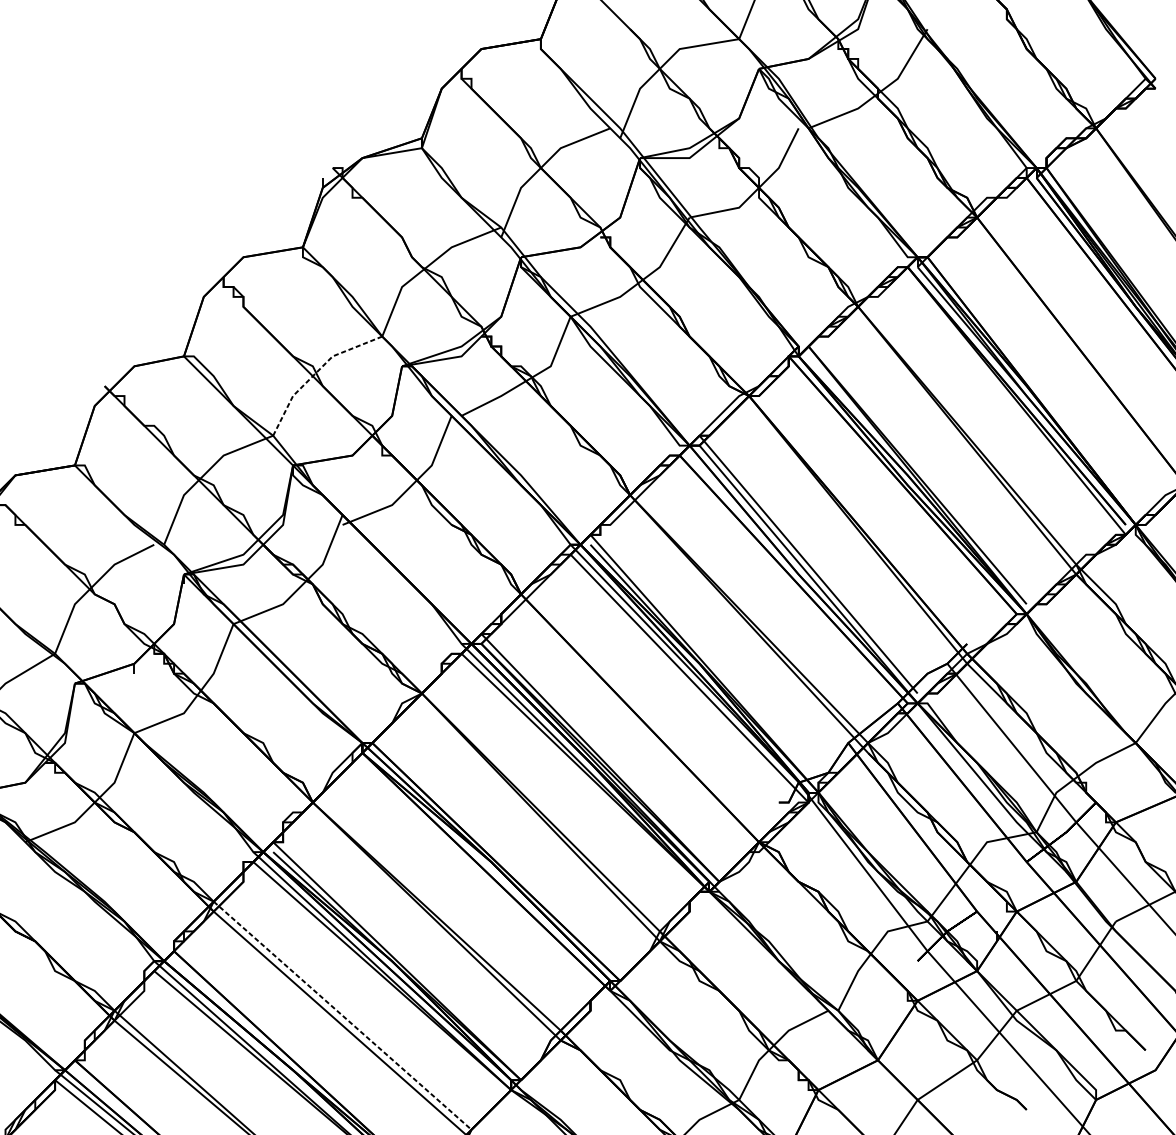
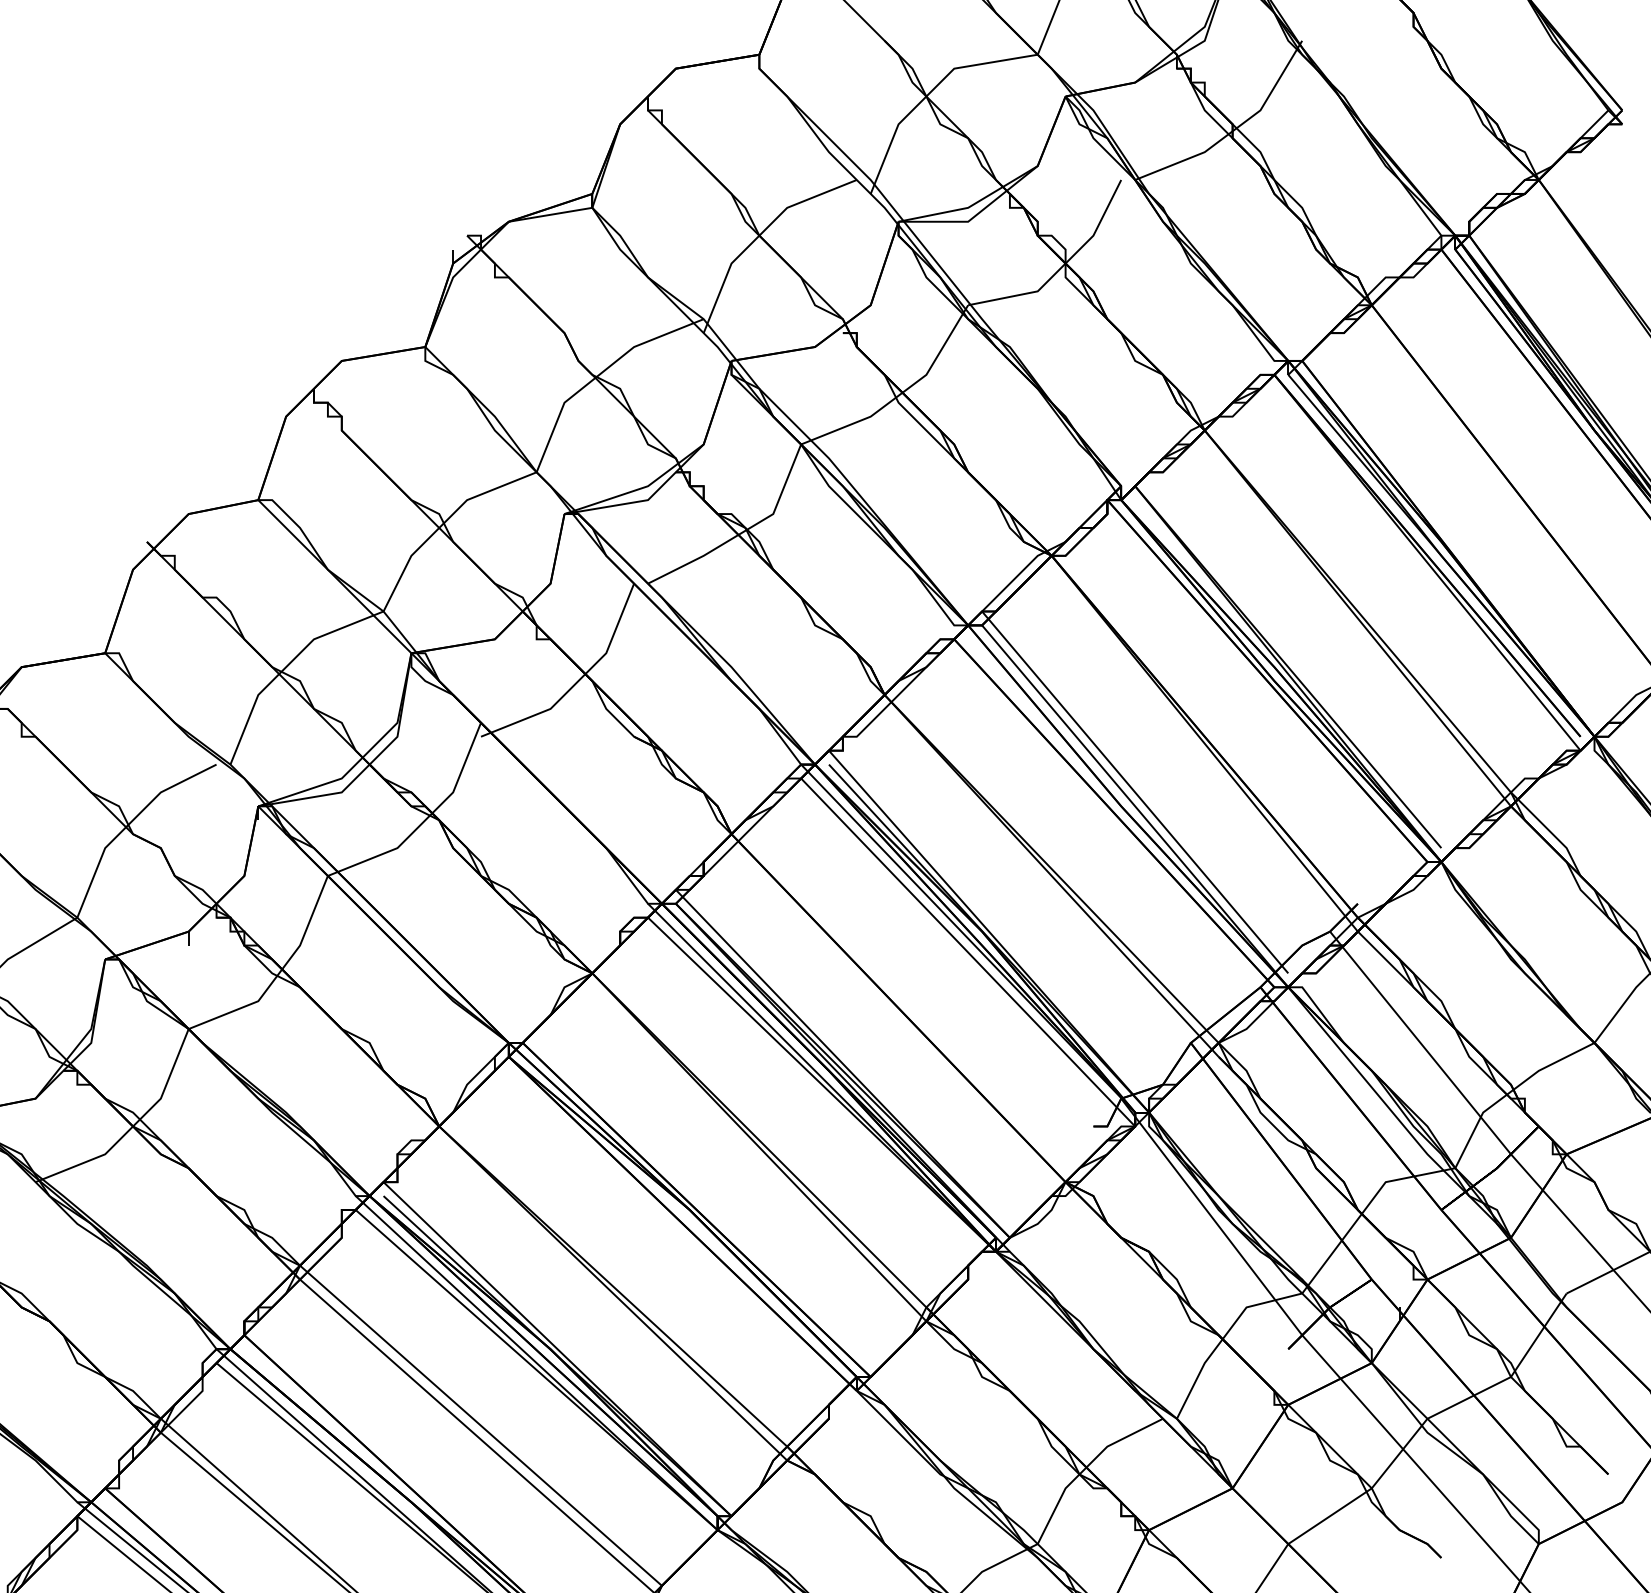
line: (315, 373) -> (443, 524), dashed -> solid
line: (342, 1015) -> (481, 1425), dashed -> solid

